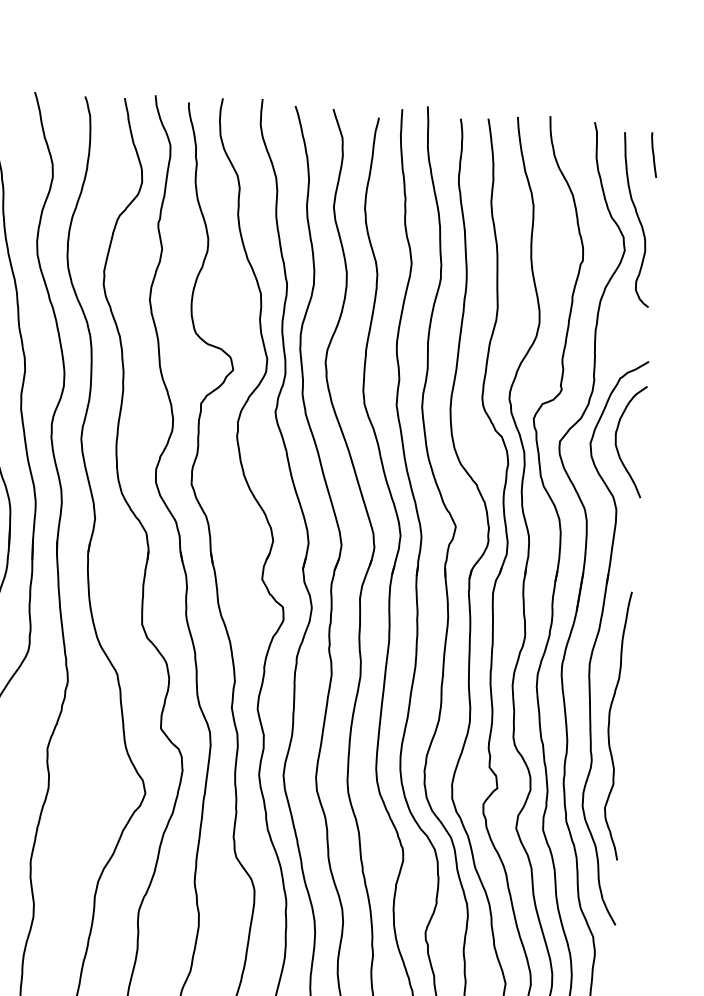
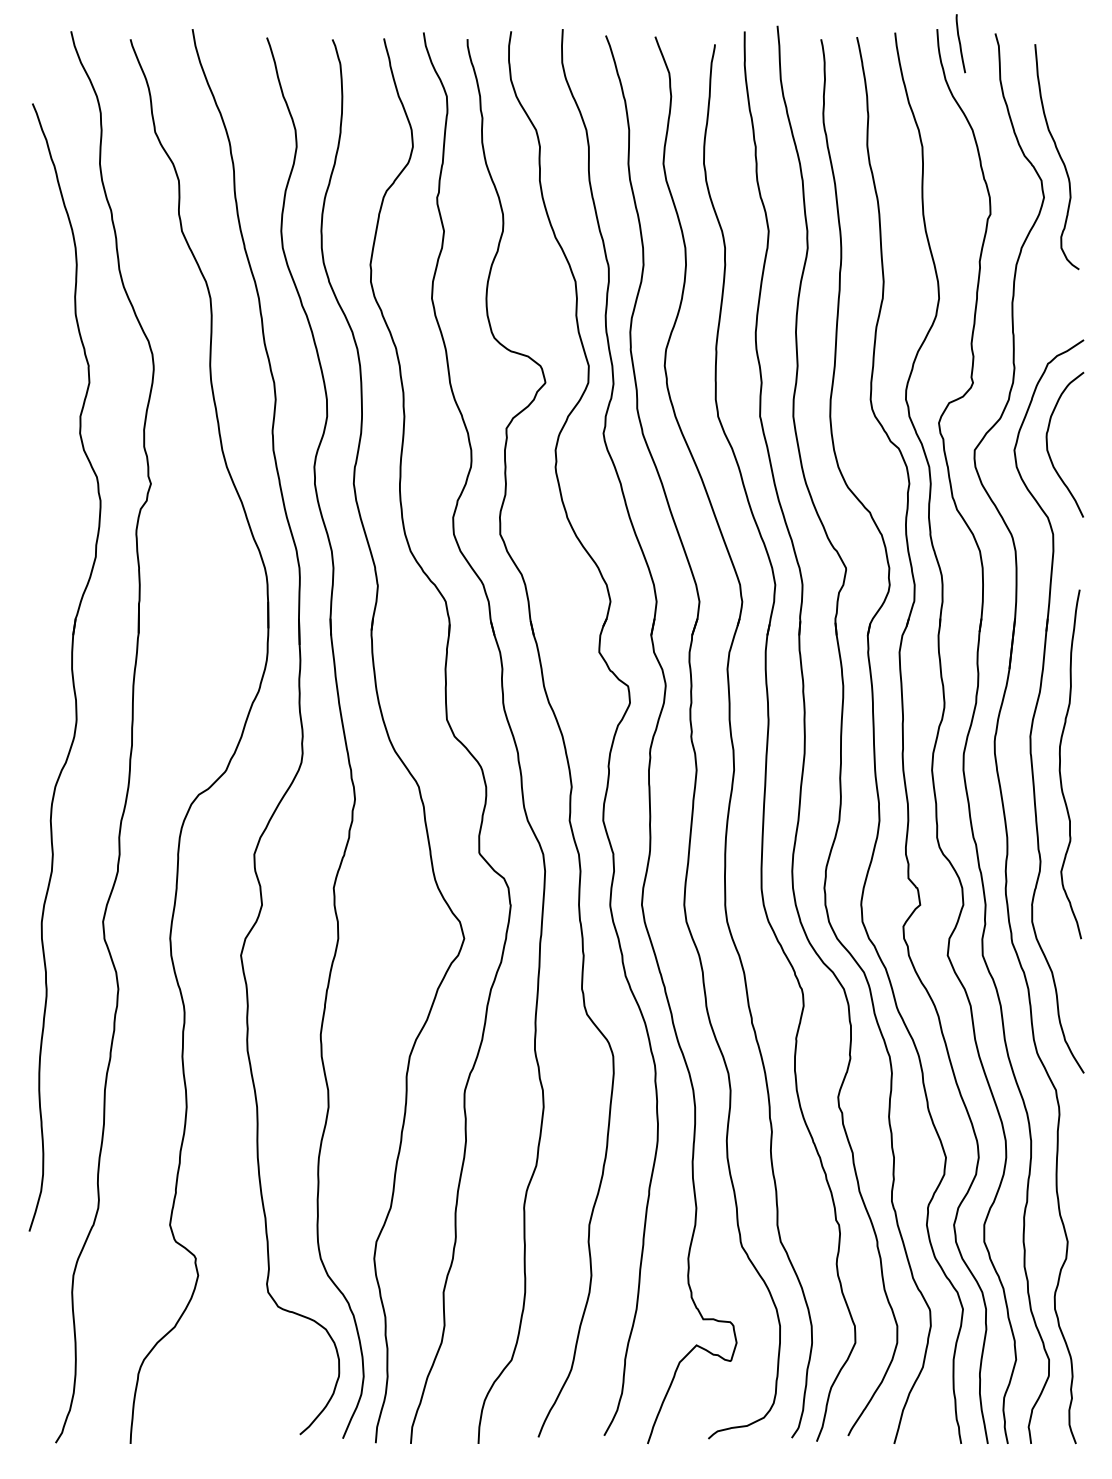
curve: (653, 154) -> (960, 43), moved
curve: (609, 725) -> (1060, 764), moved

